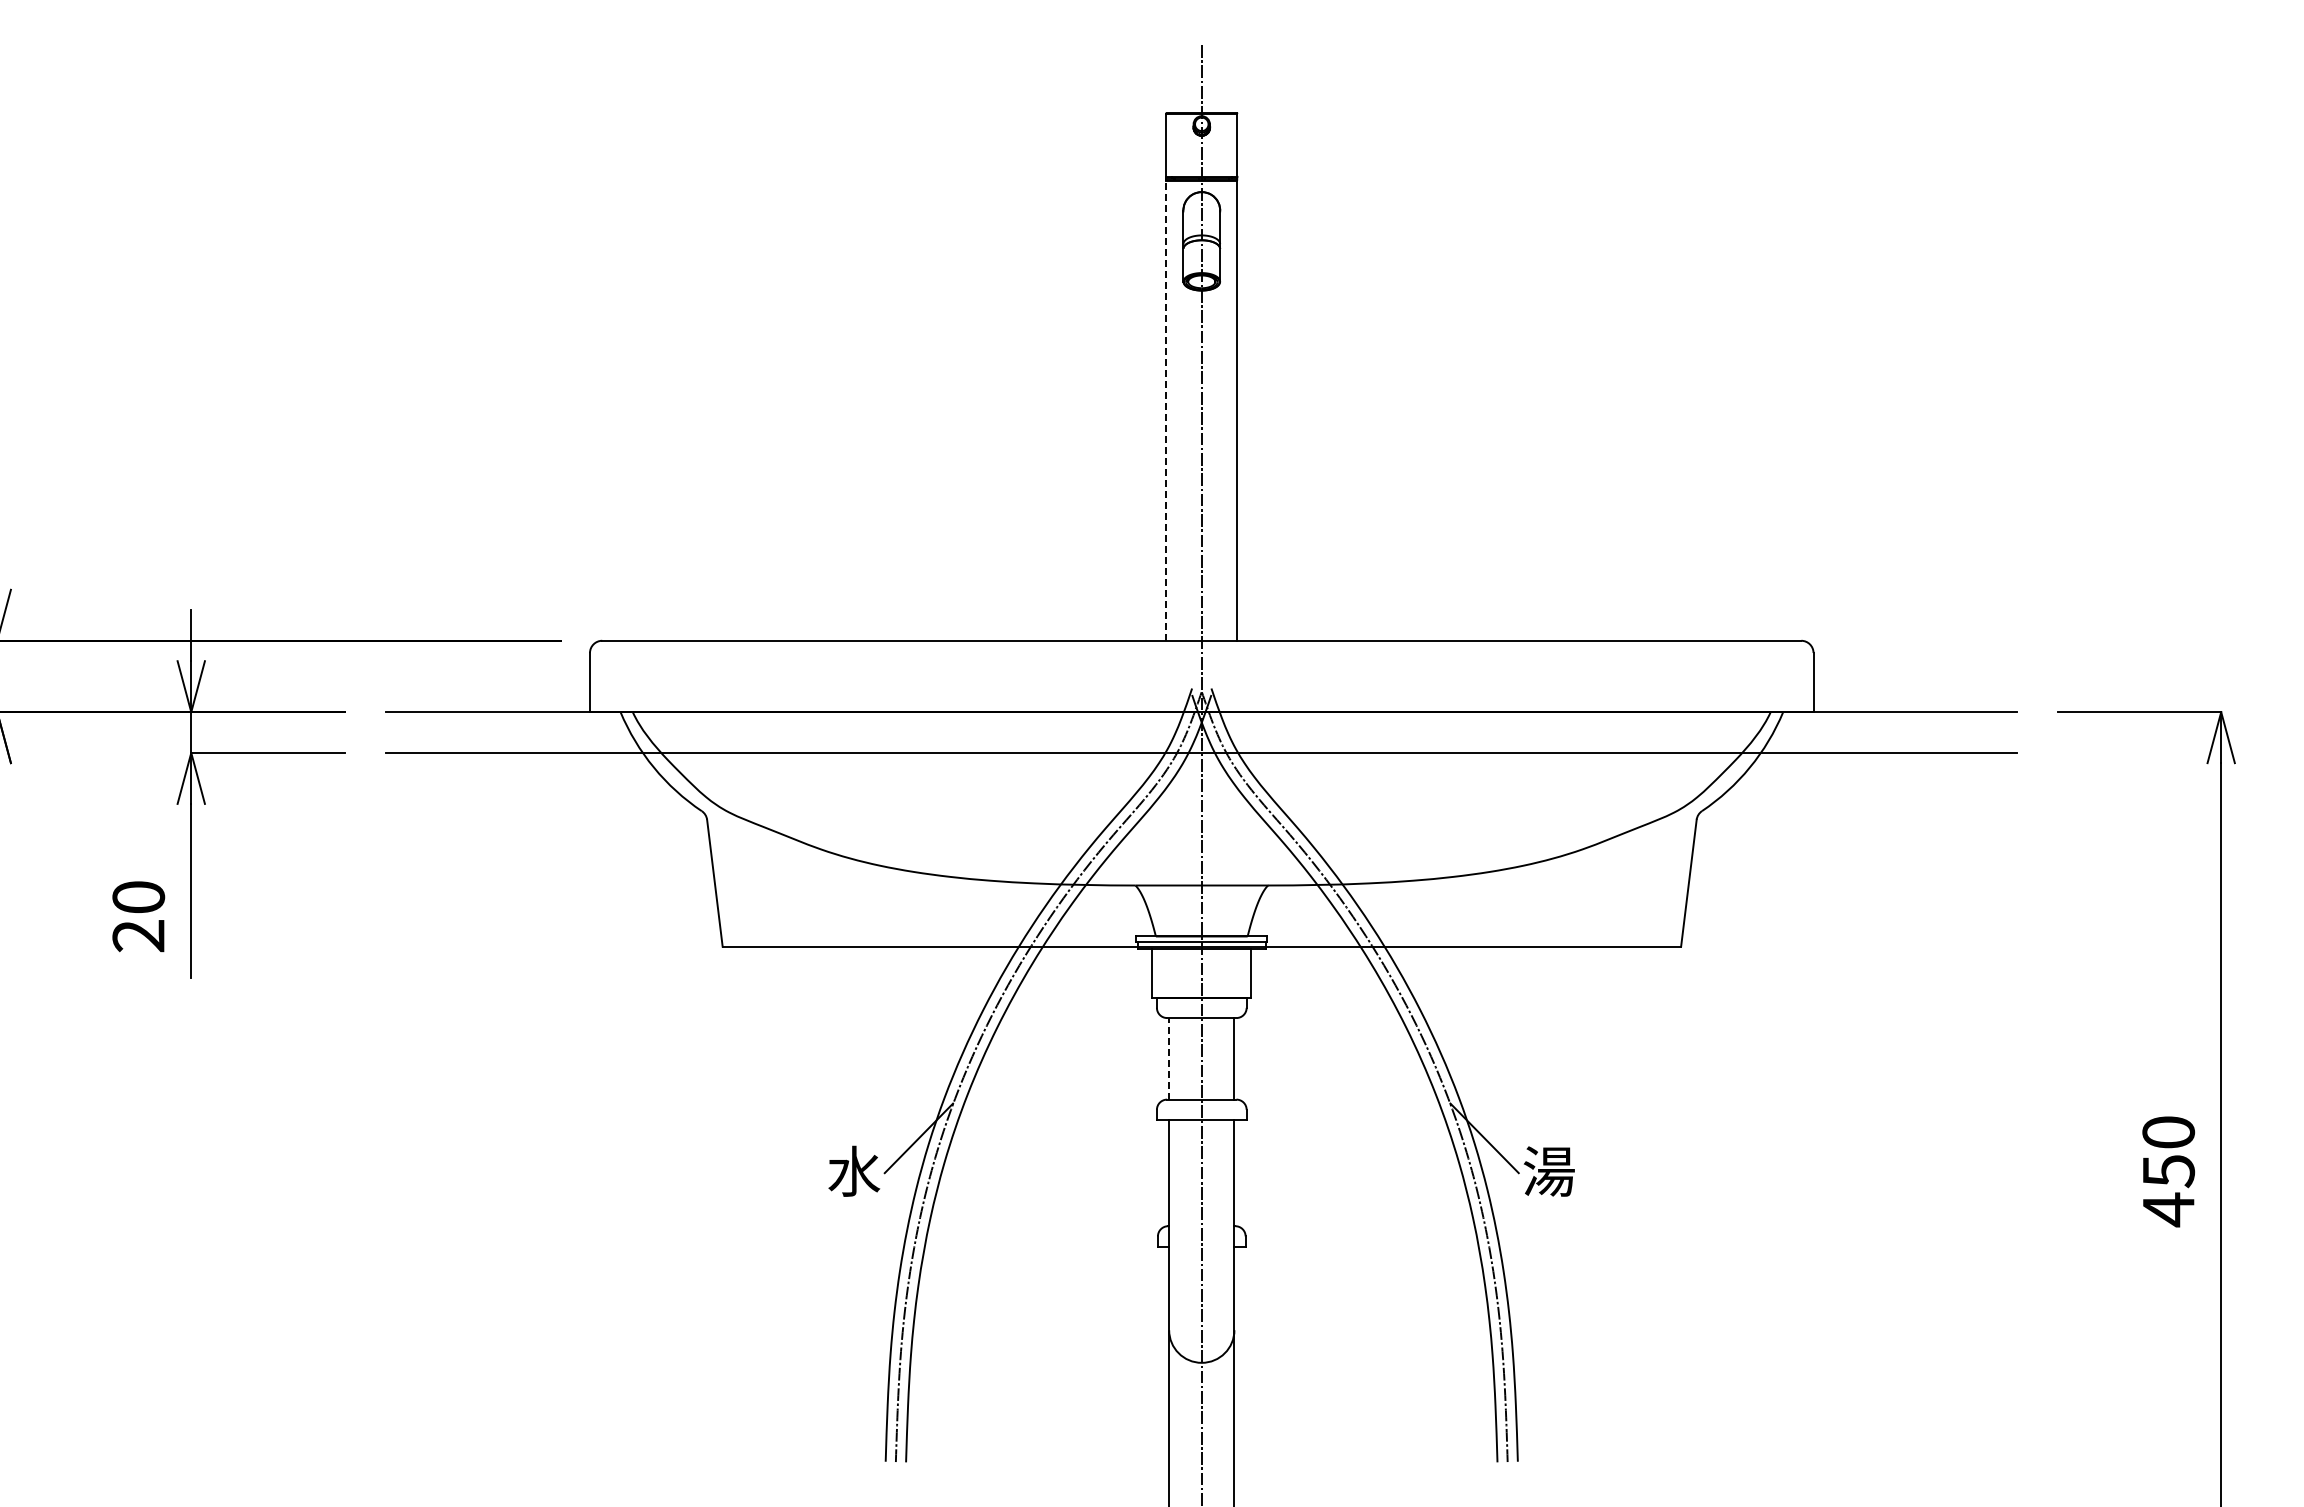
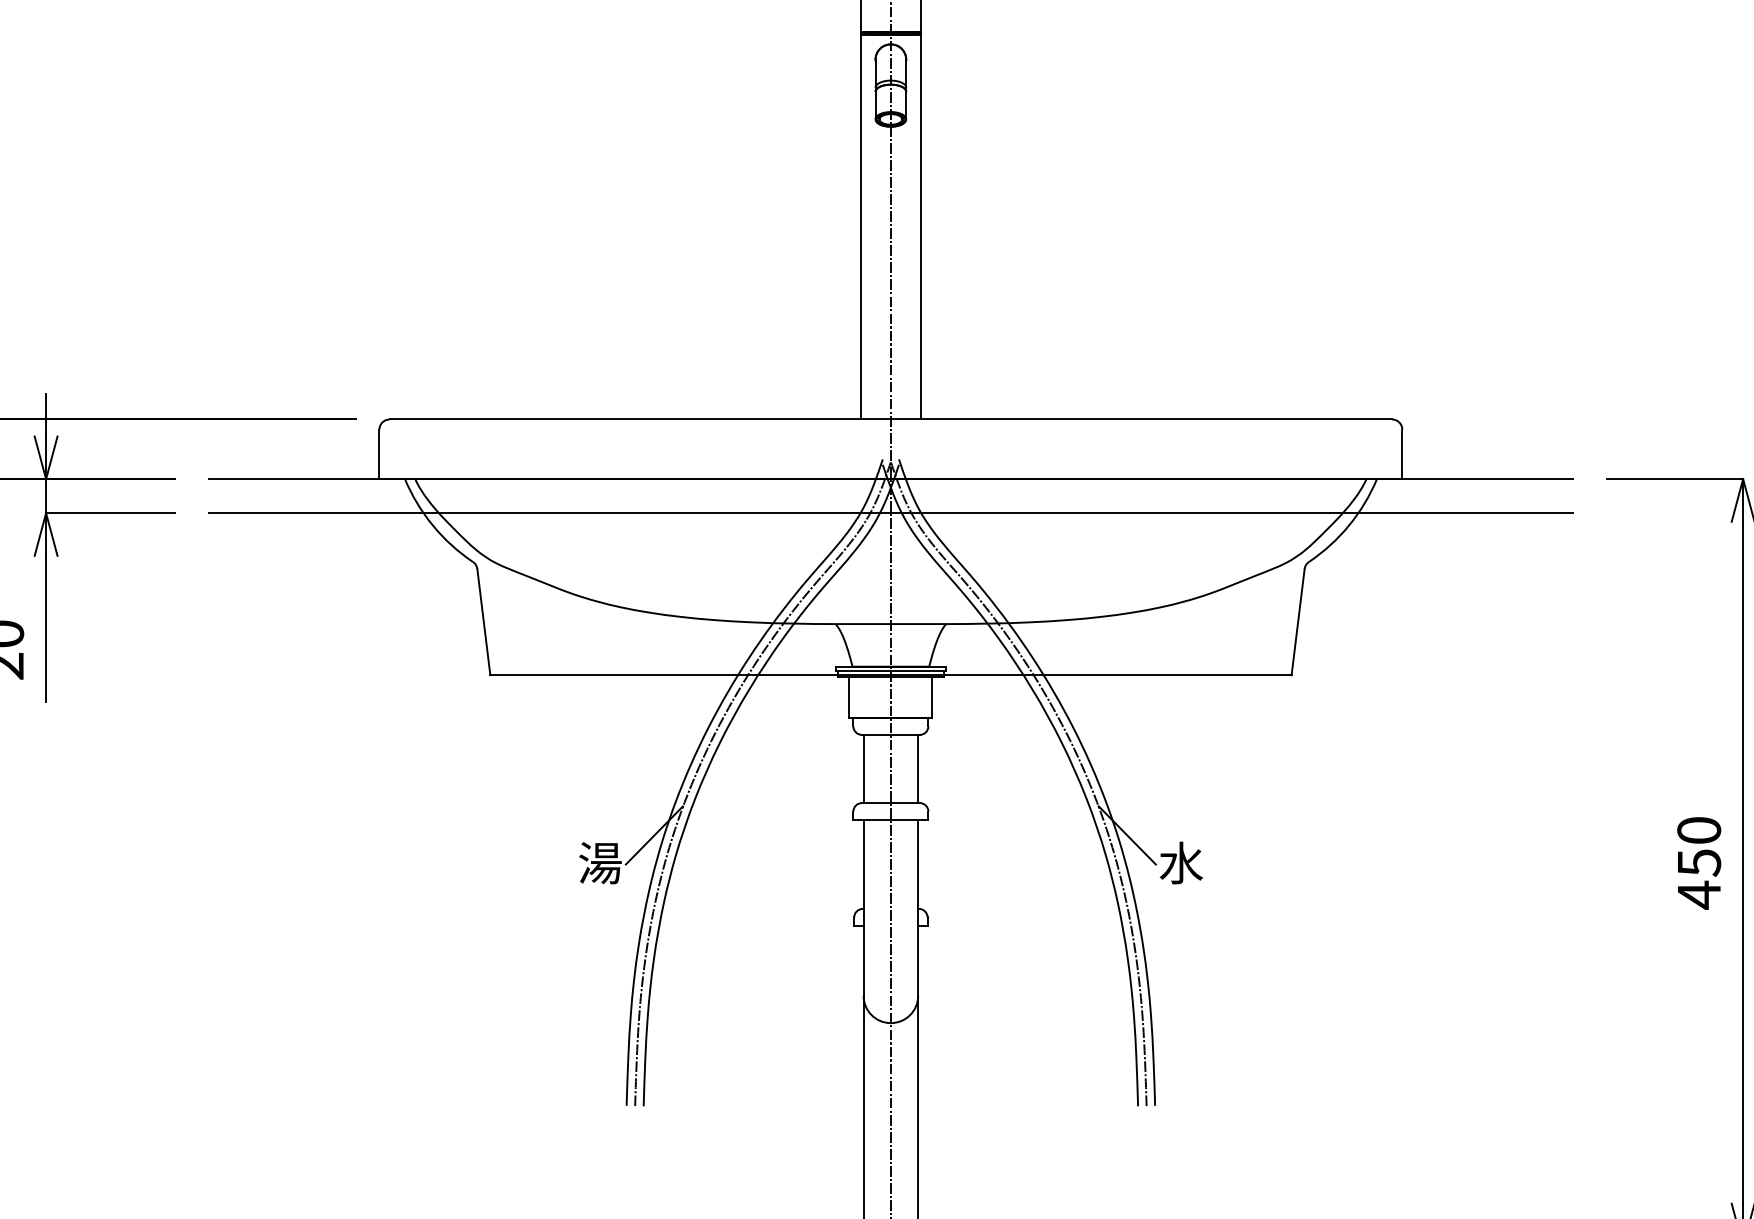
line: (1166, 410) -> (861, 226), dashed -> solid
line: (1169, 1058) -> (863, 768), dashed -> solid
text: (854, 1170) -> (600, 862), 水 -> 湯
text: (1549, 1170) -> (1181, 862), 湯 -> 水

